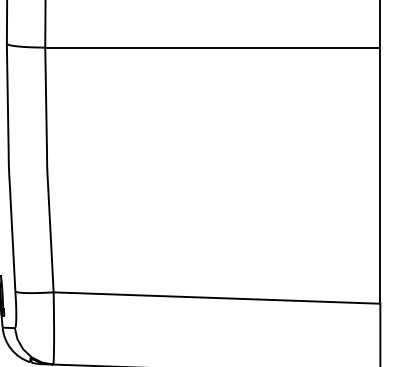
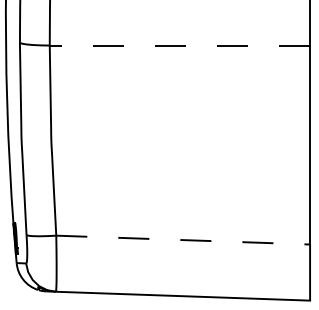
line: (212, 47) -> (179, 45), solid -> dashed
line: (217, 298) -> (183, 240), solid -> dashed

